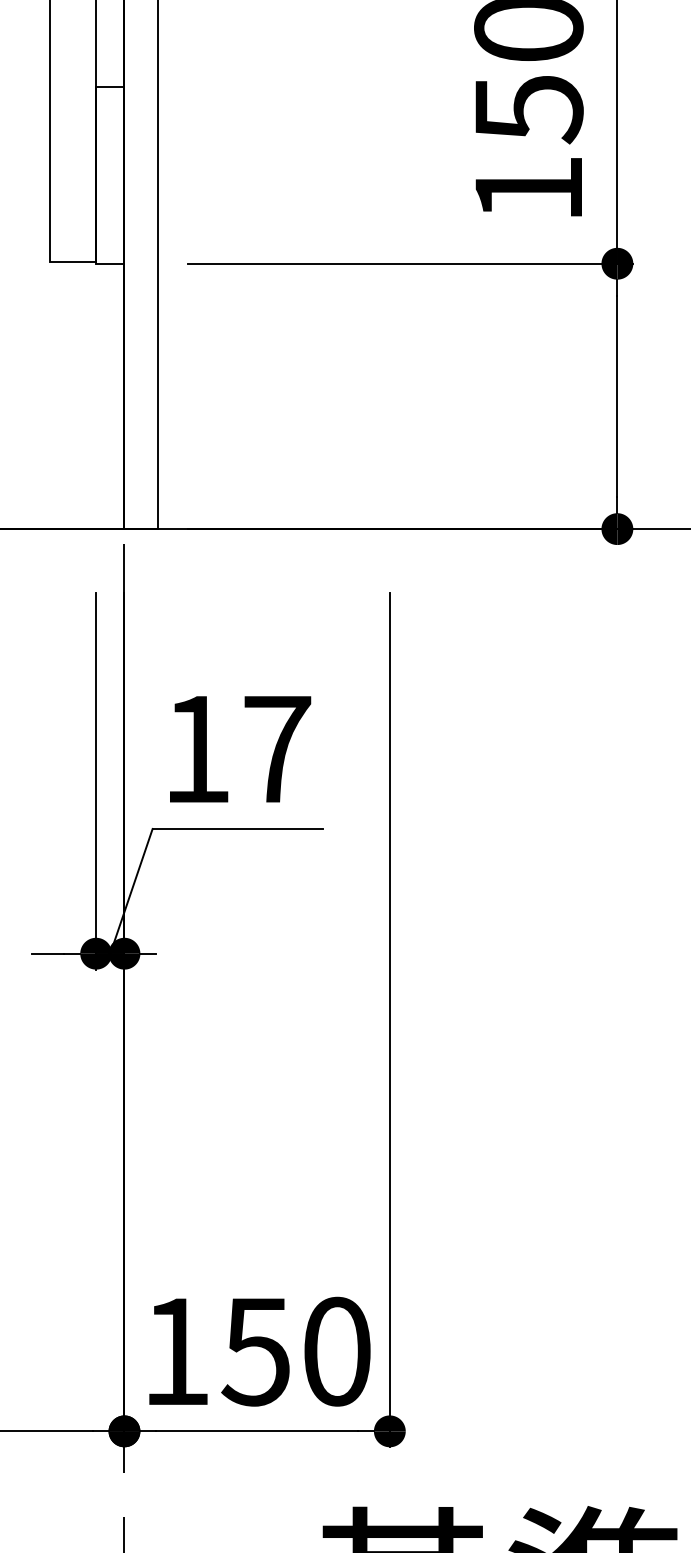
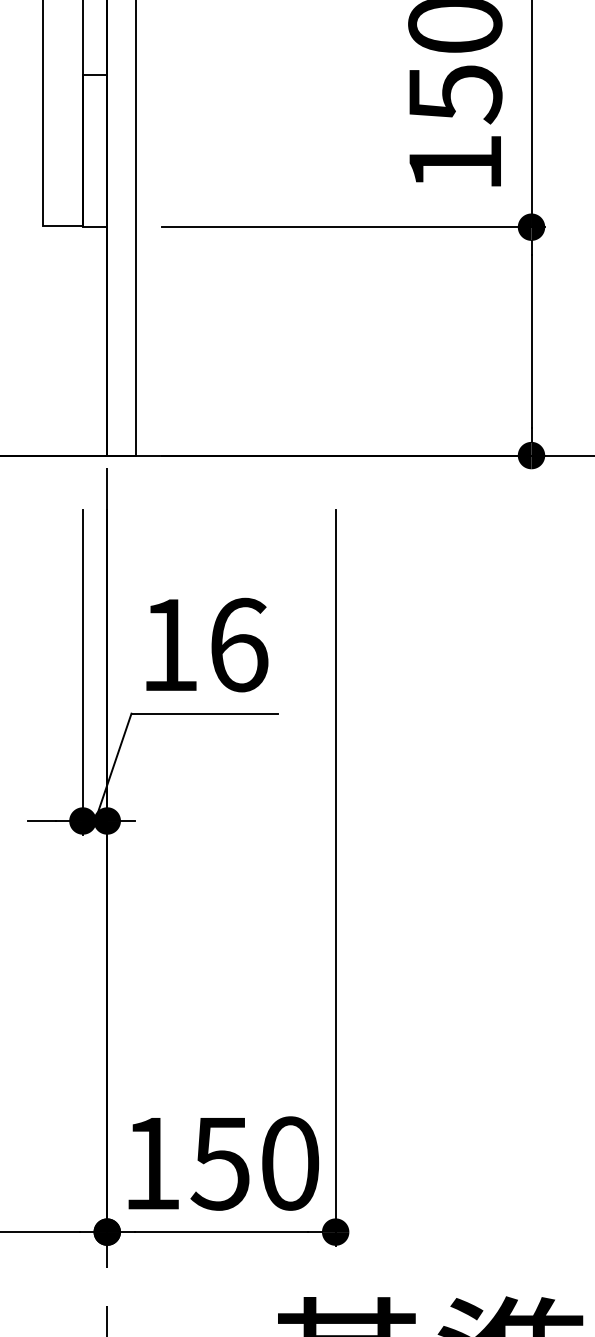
text: (278, 748) -> (239, 644), 17 -> 16

